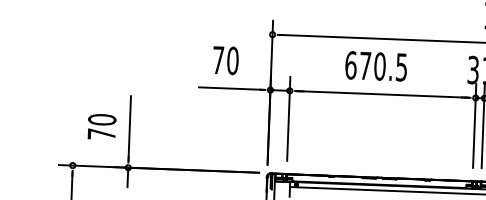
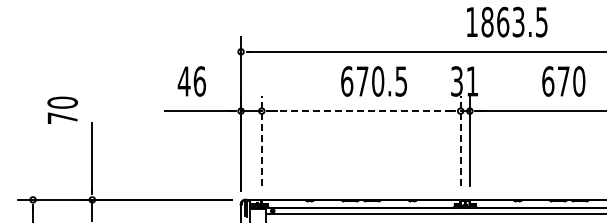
text: (225, 60) -> (191, 81), 70 -> 46
text: (375, 66) -> (373, 81), moved
line: (383, 94) -> (361, 111), solid -> dashed
line: (288, 119) -> (261, 141), solid -> dashed
text: (101, 126) -> (62, 109), moved
line: (474, 126) -> (460, 141), solid -> dashed

